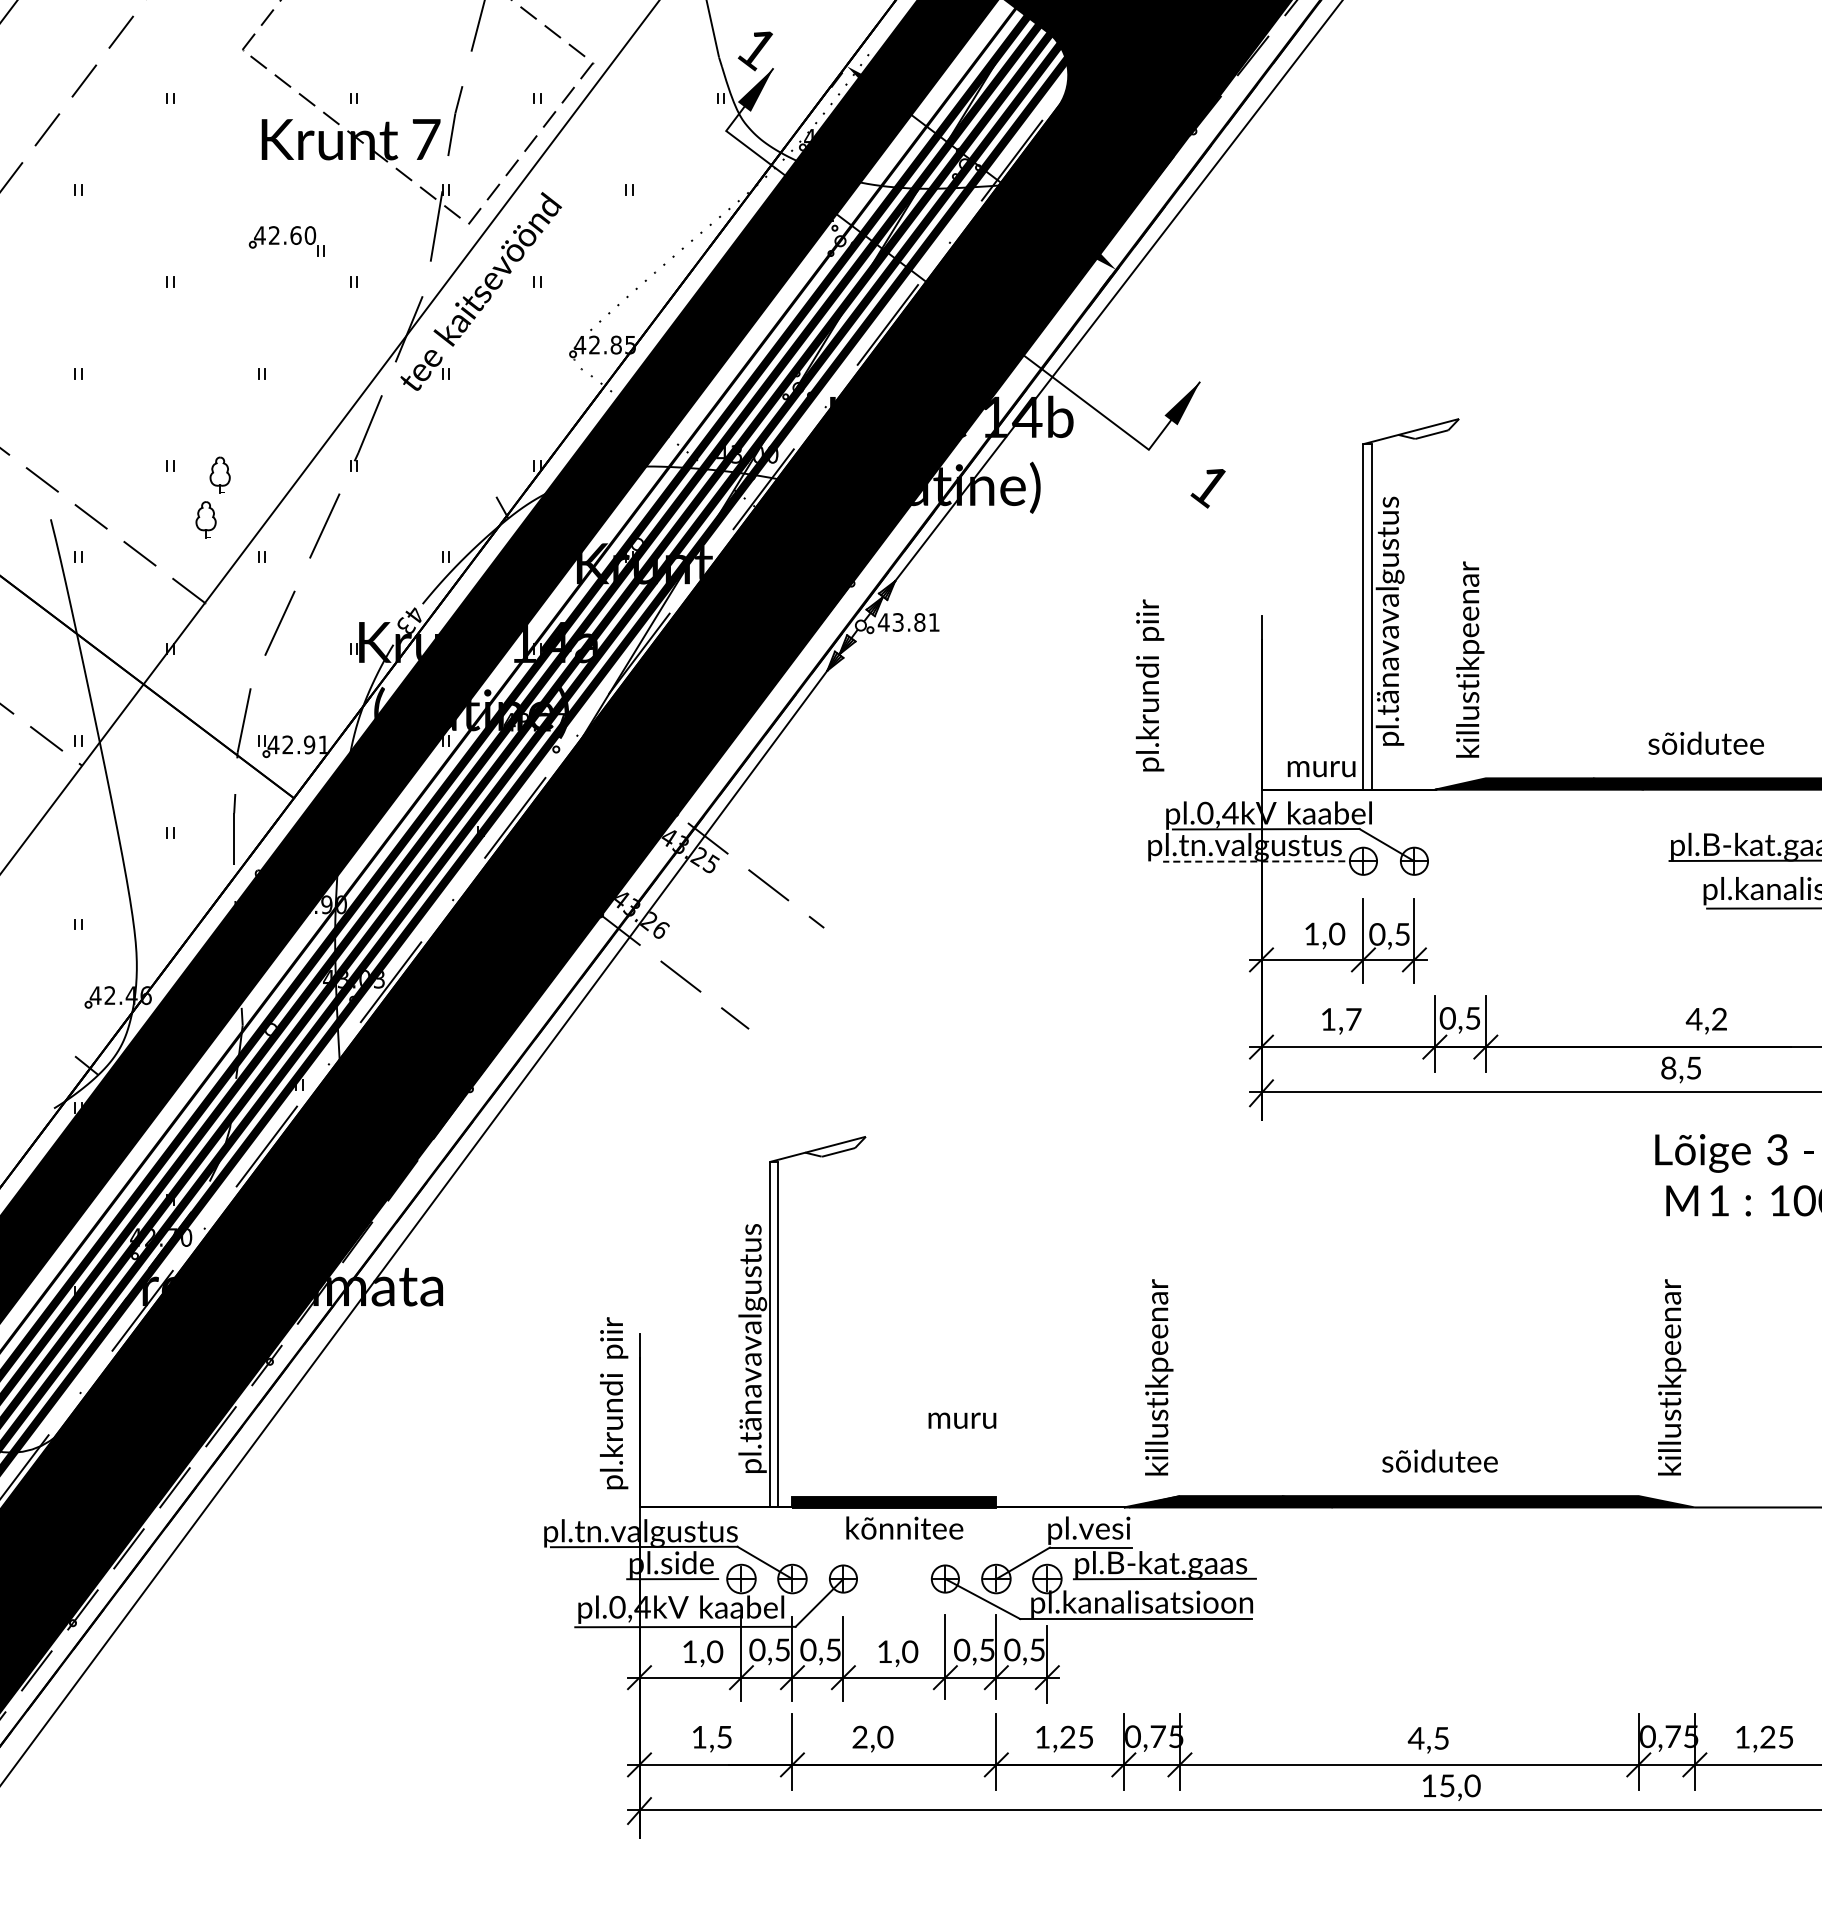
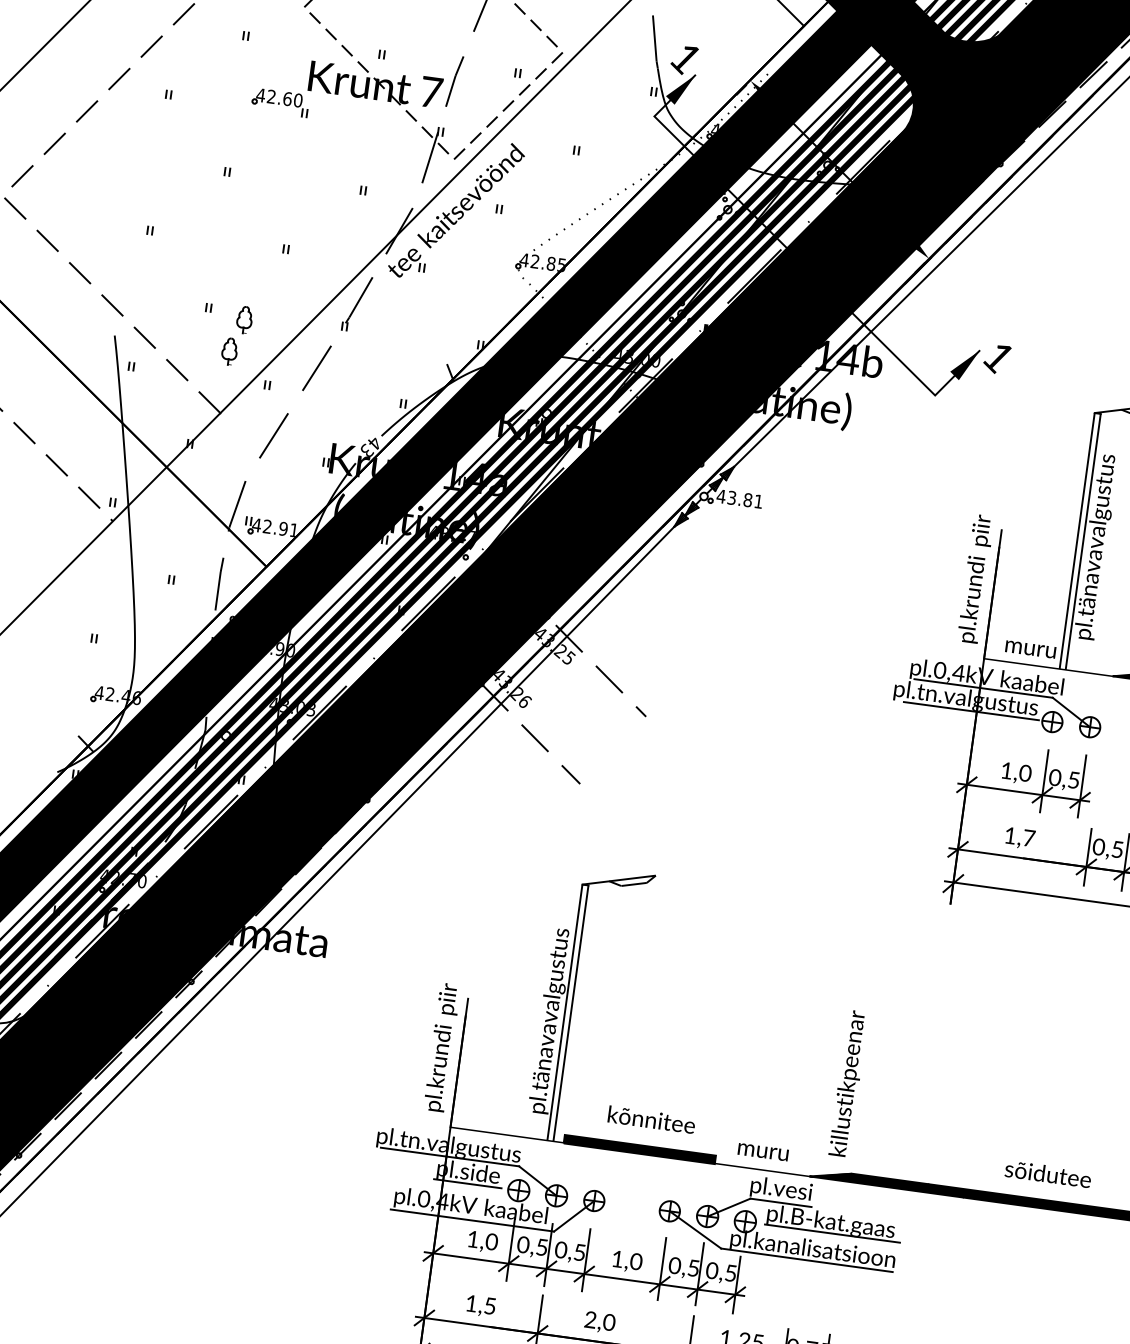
part: (286, 241) -> (279, 102), moved
text: (1207, 488) -> (996, 359), moved
text: (1149, 685) -> (975, 578), moved
line: (1253, 861) -> (970, 711), dashed -> solid
text: (962, 1420) -> (763, 1152), moved
text: (904, 1527) -> (651, 1119), moved

